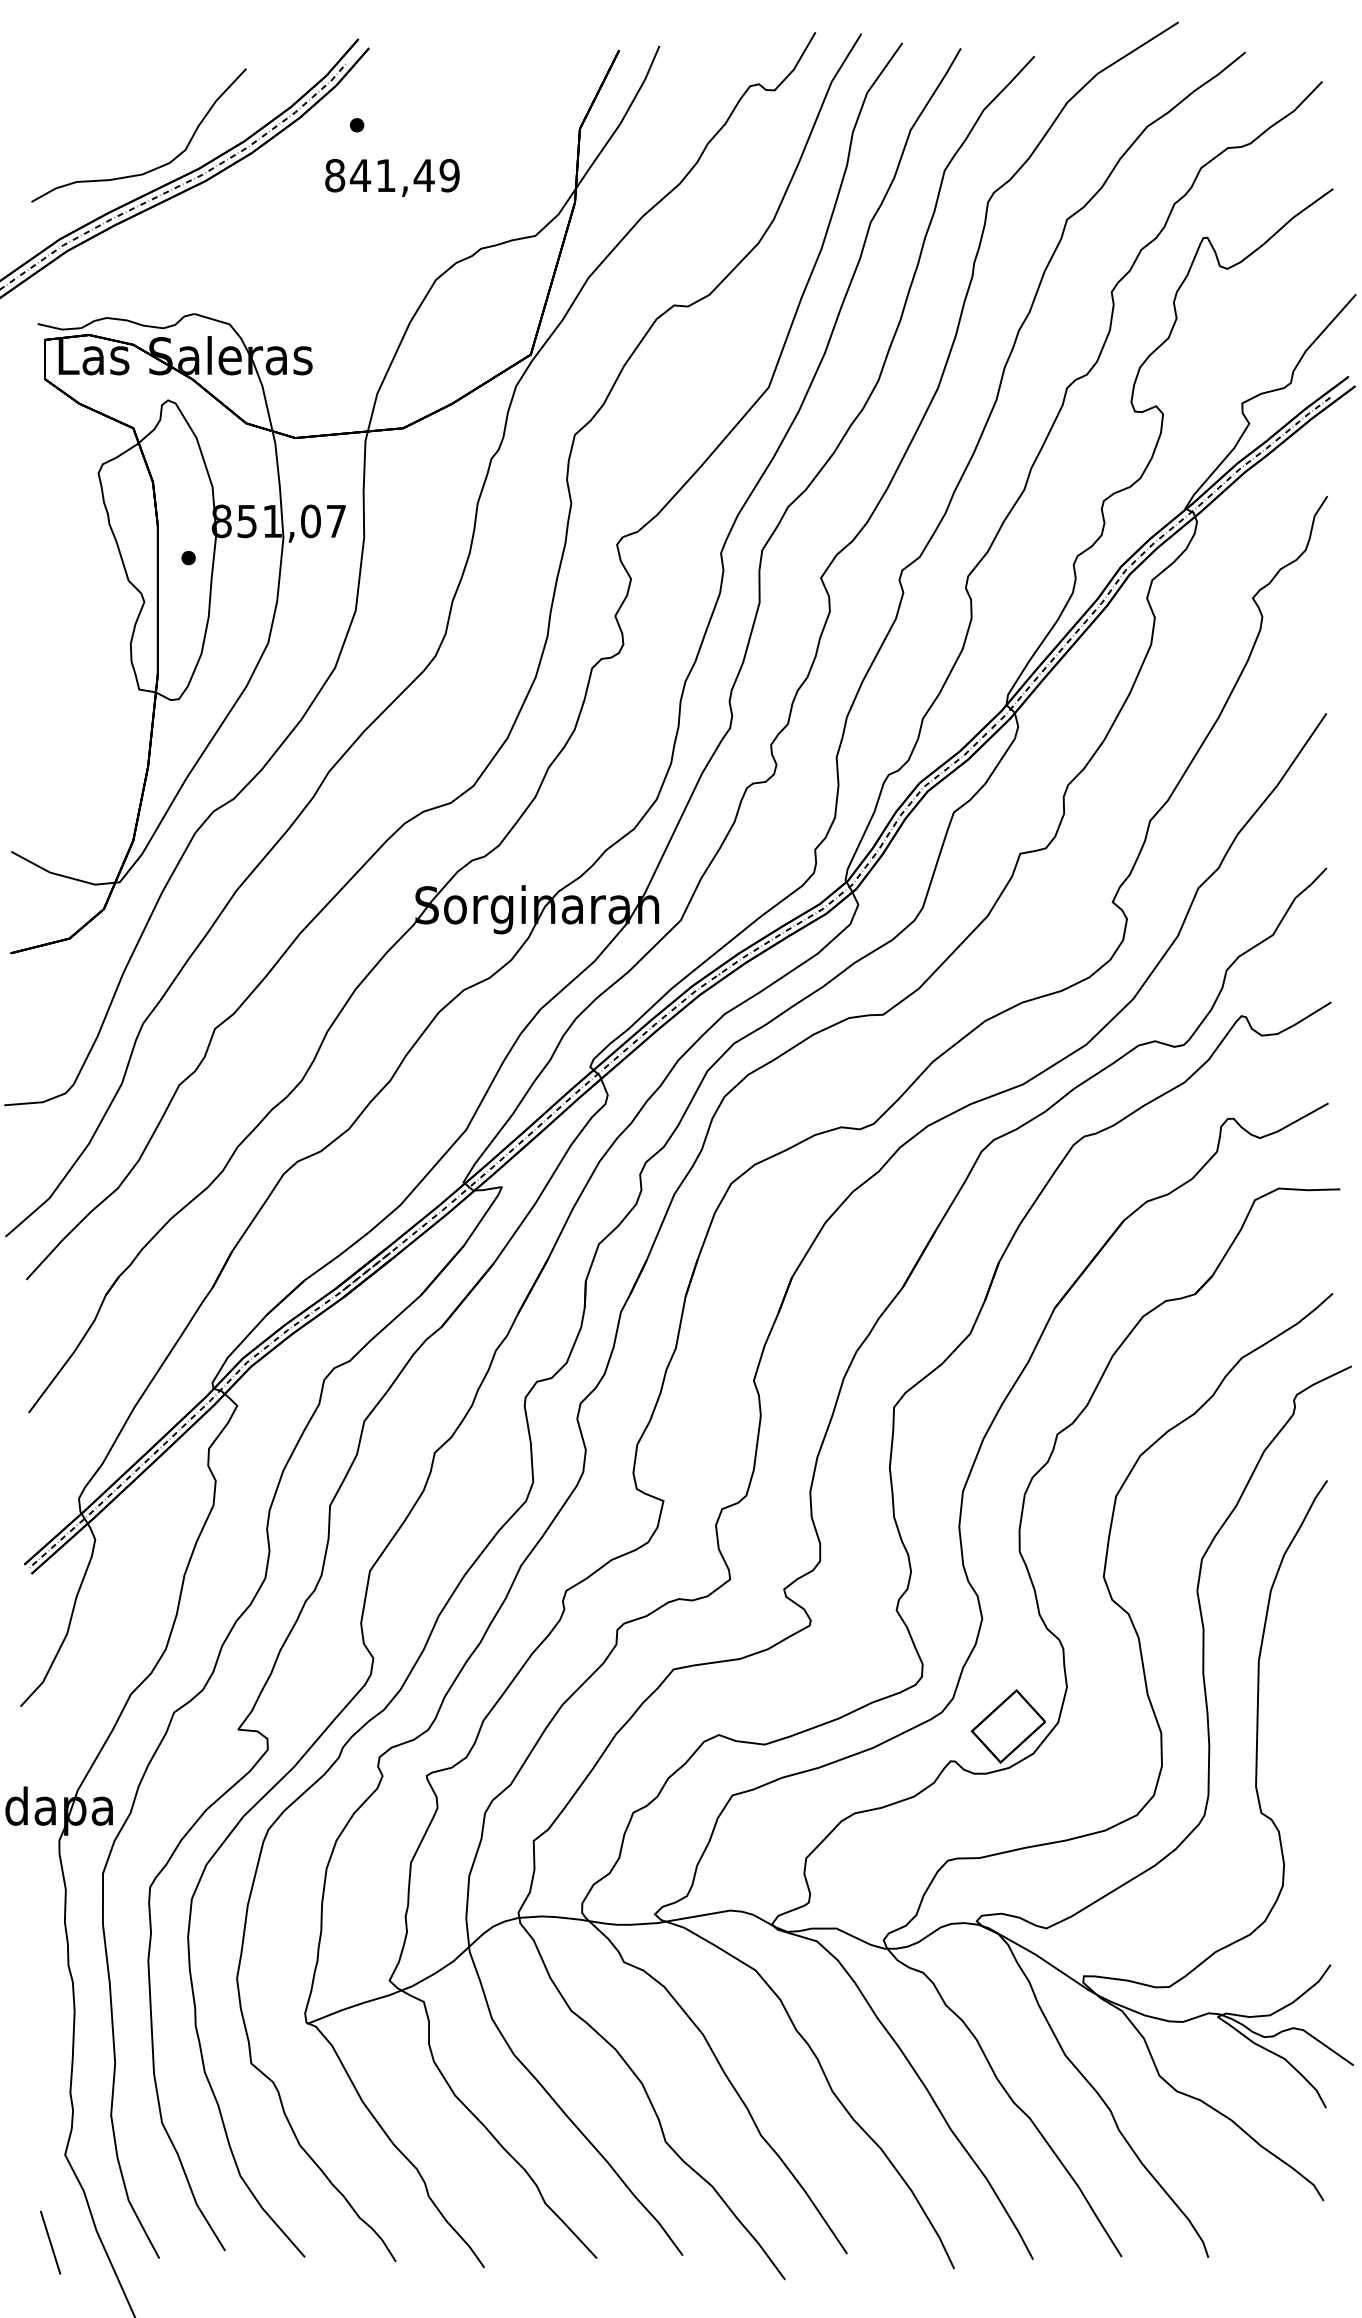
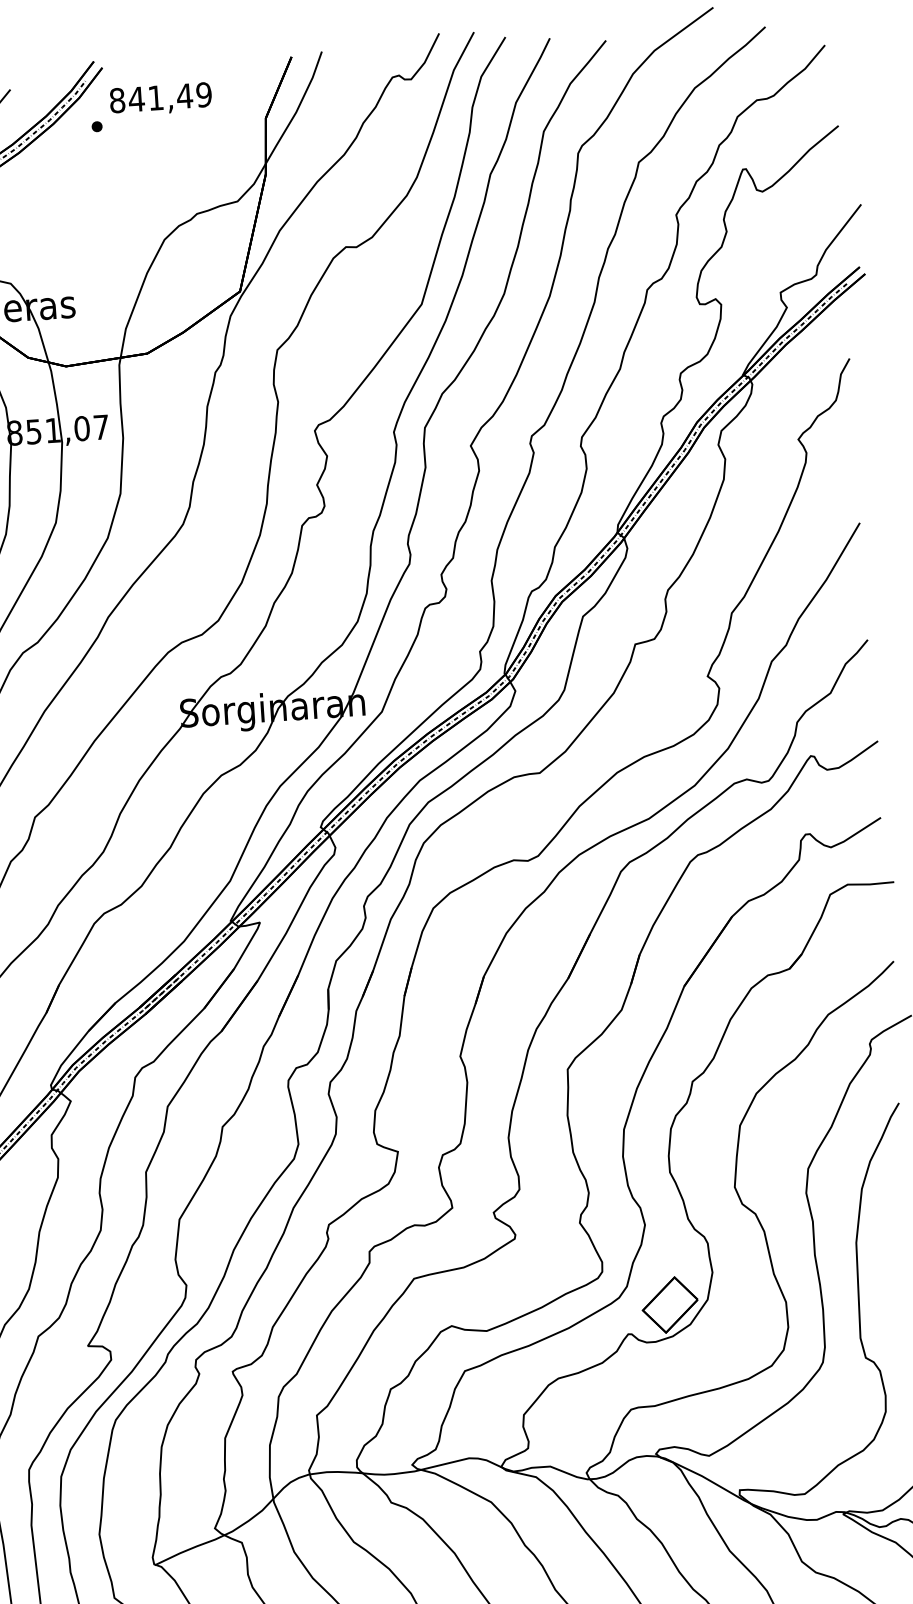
text: (392, 177) -> (160, 99), moved

